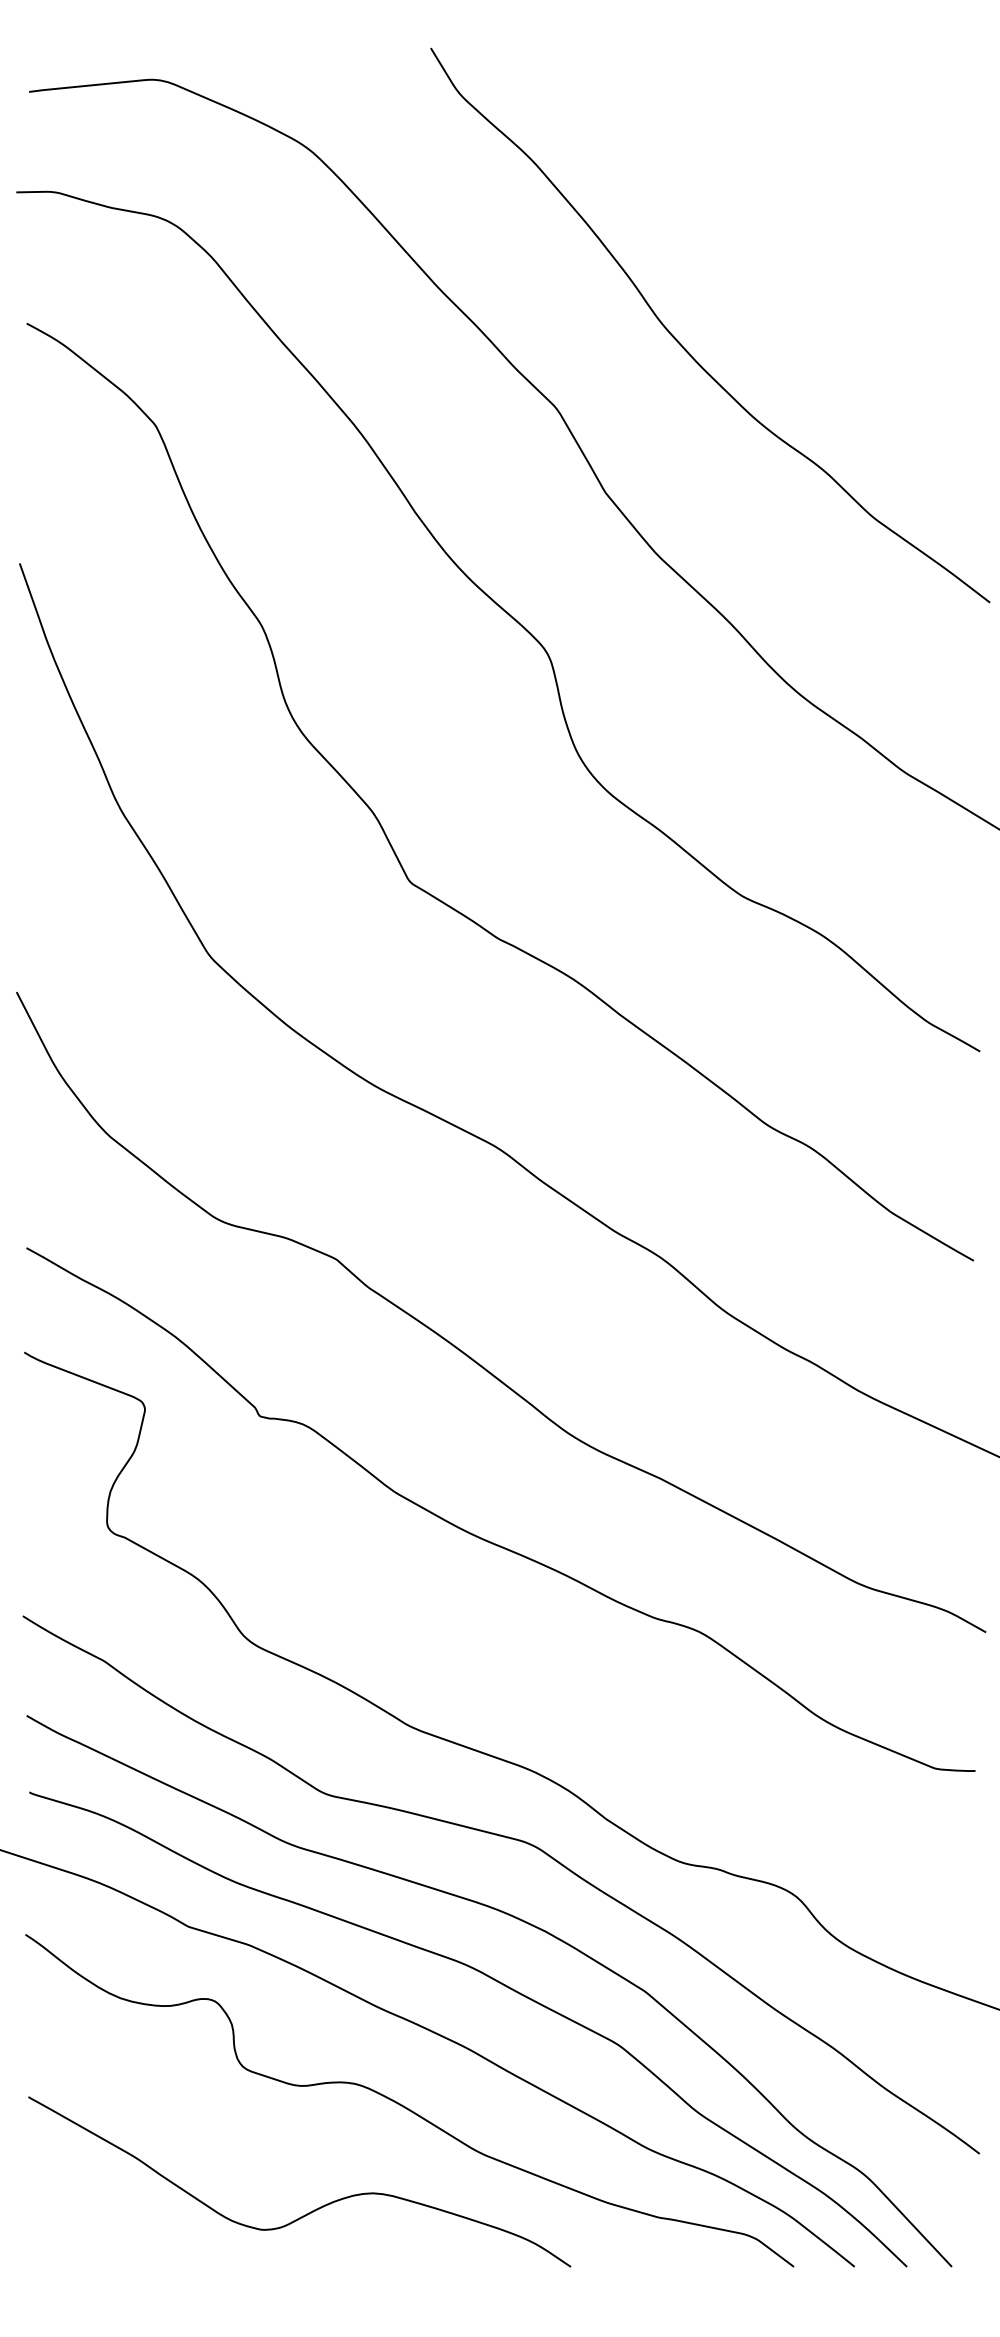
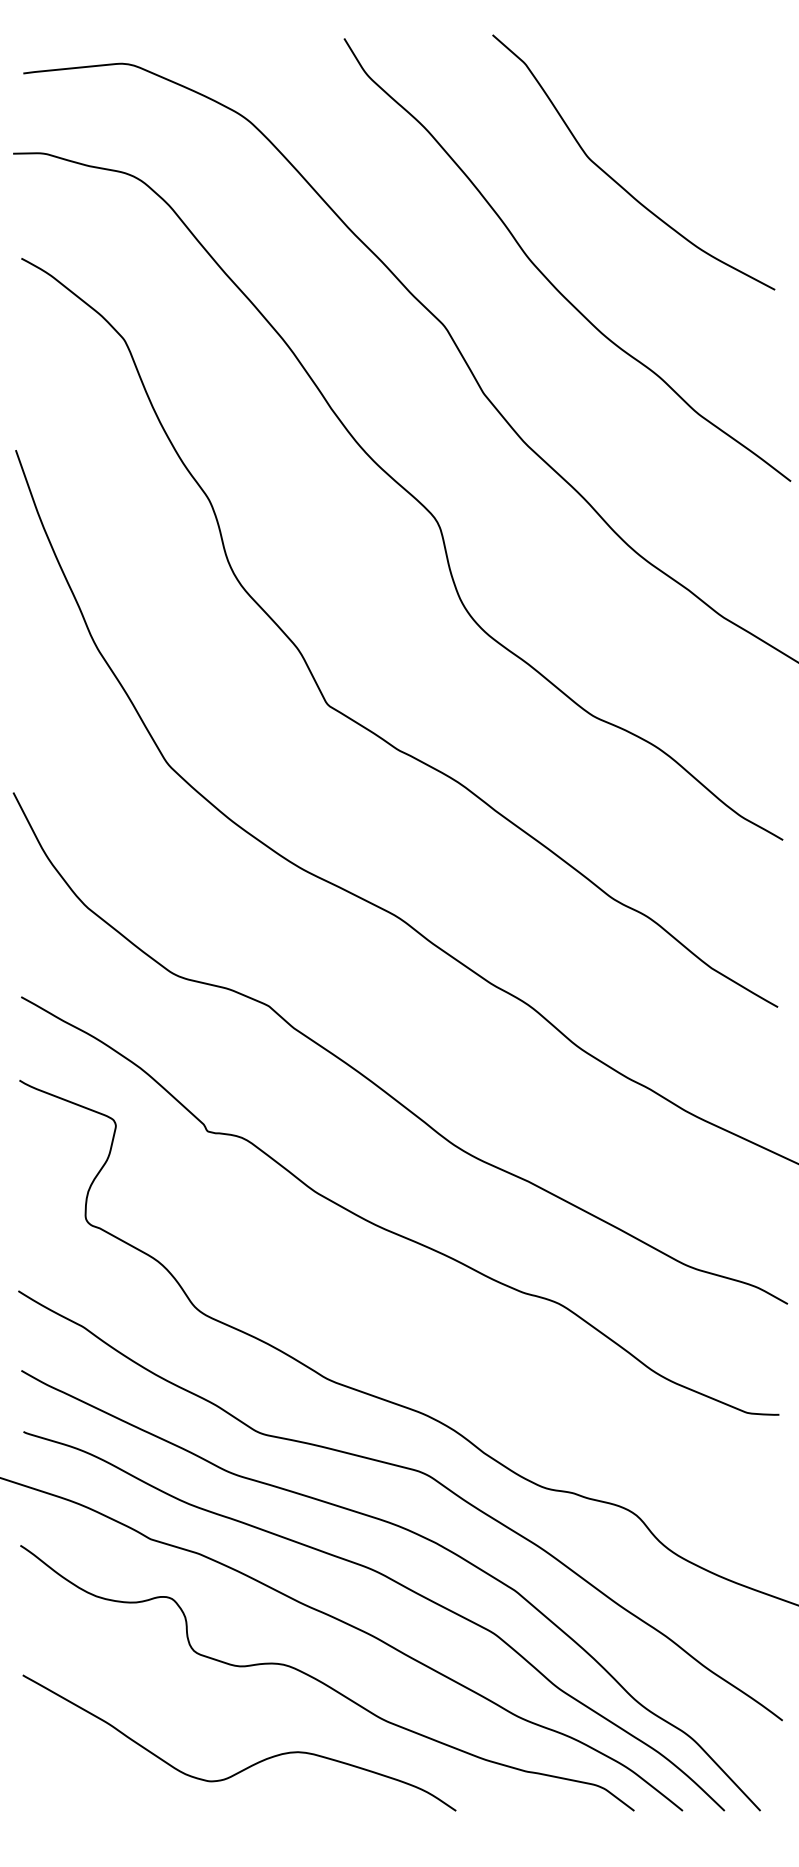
curve: (775, 229) -> (619, 183), added

